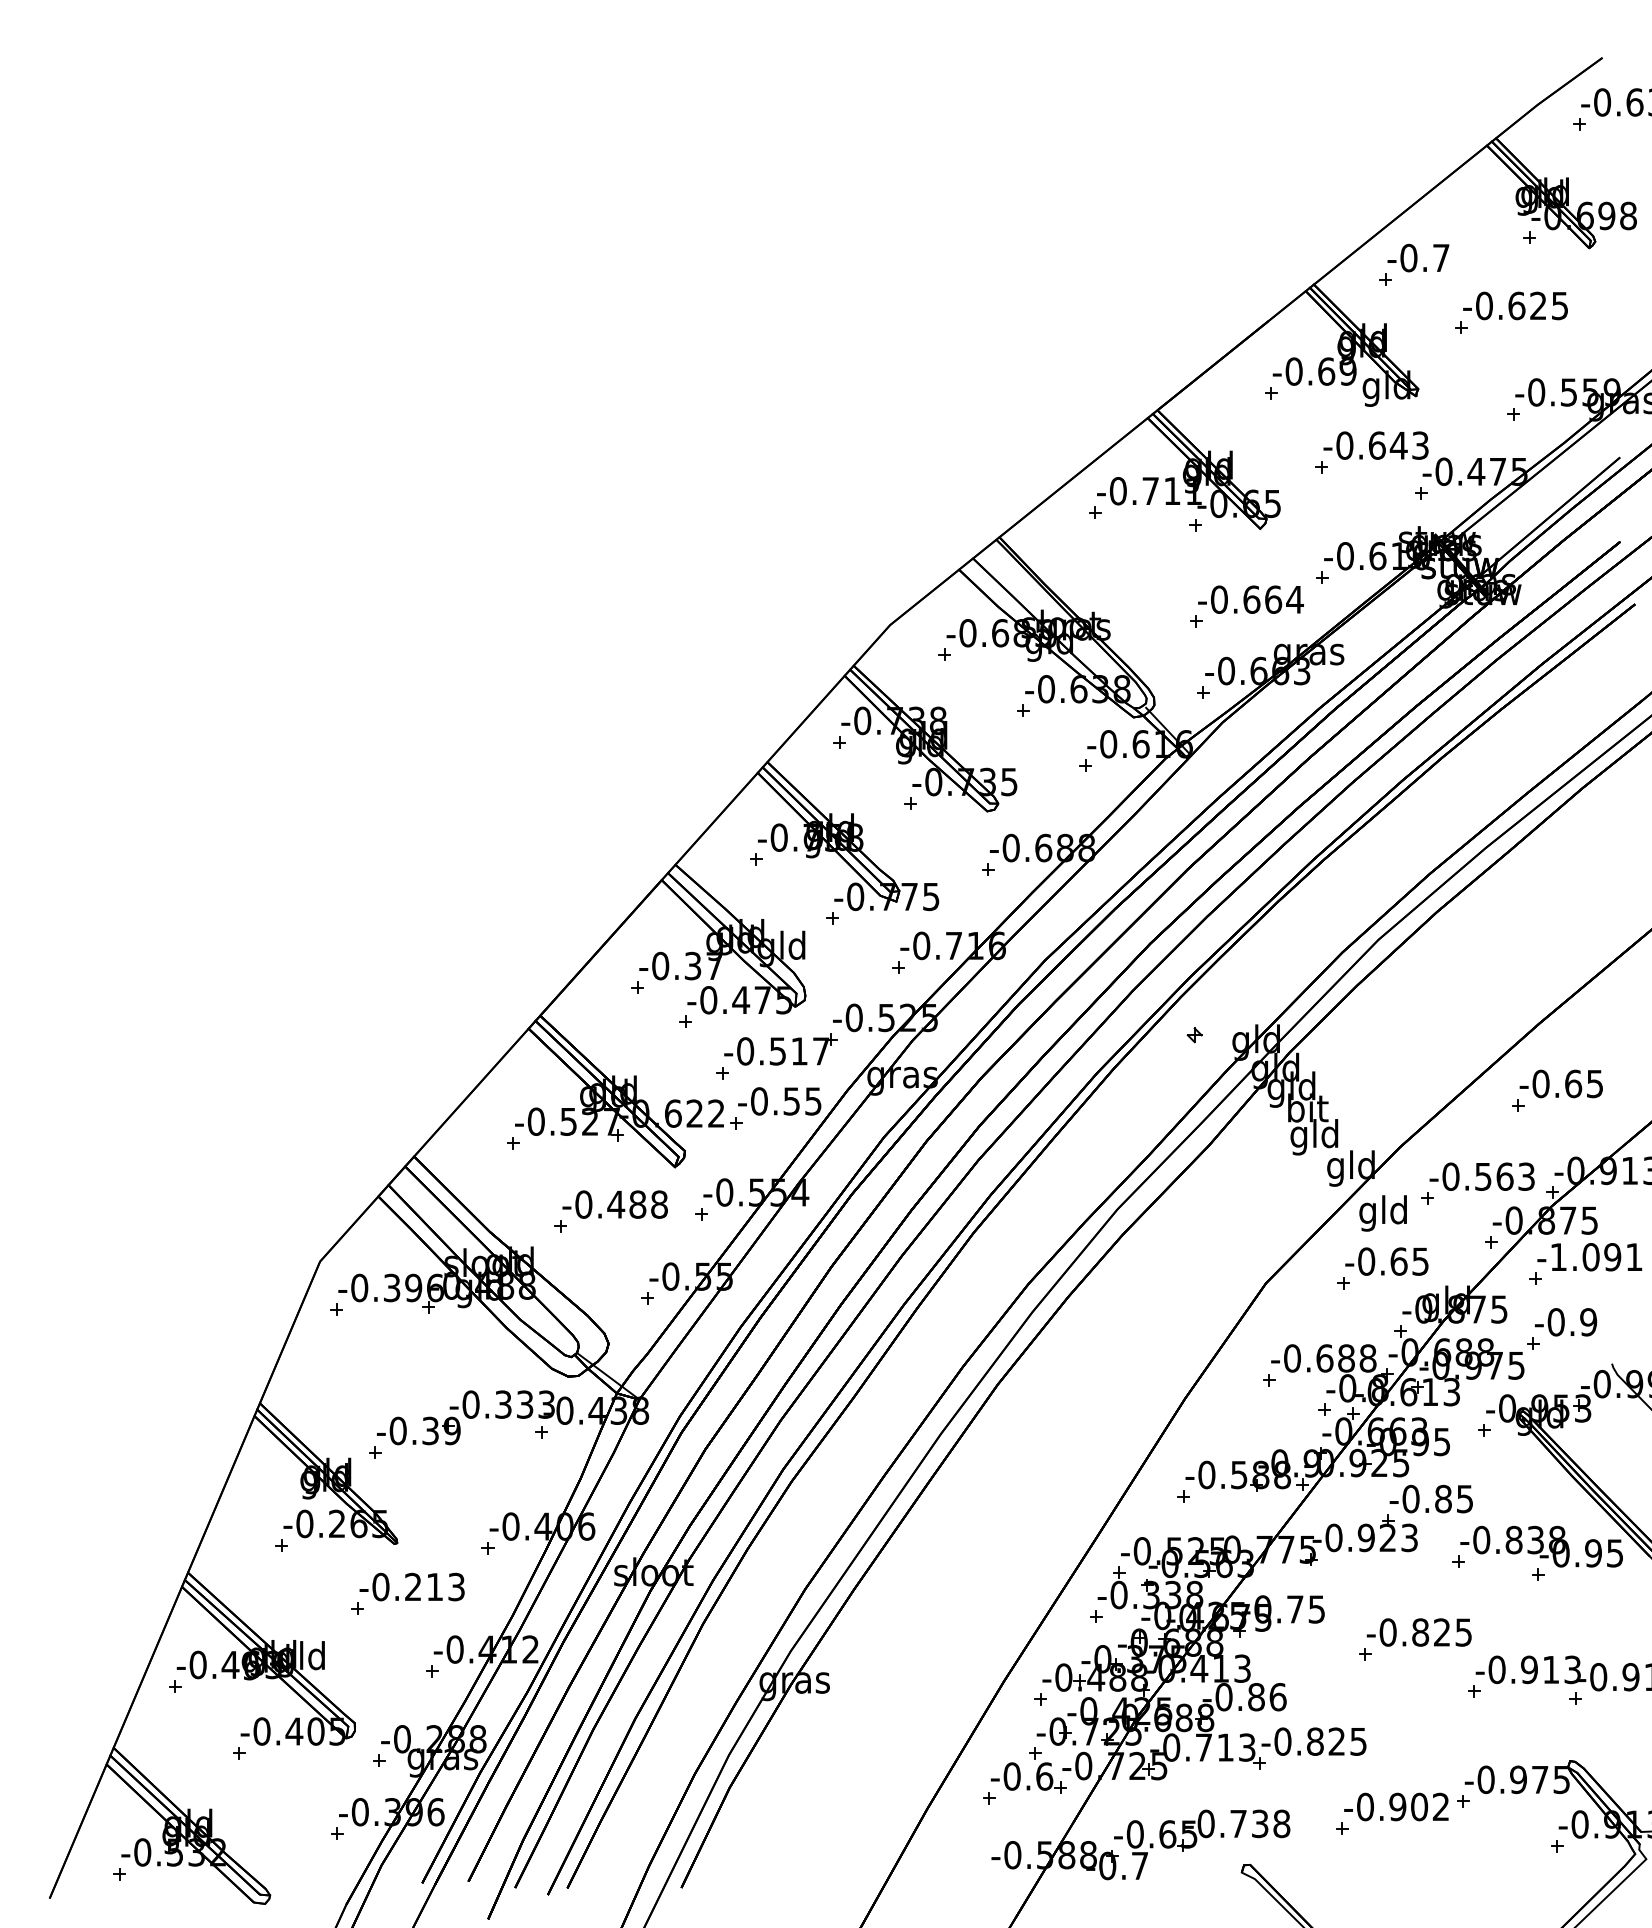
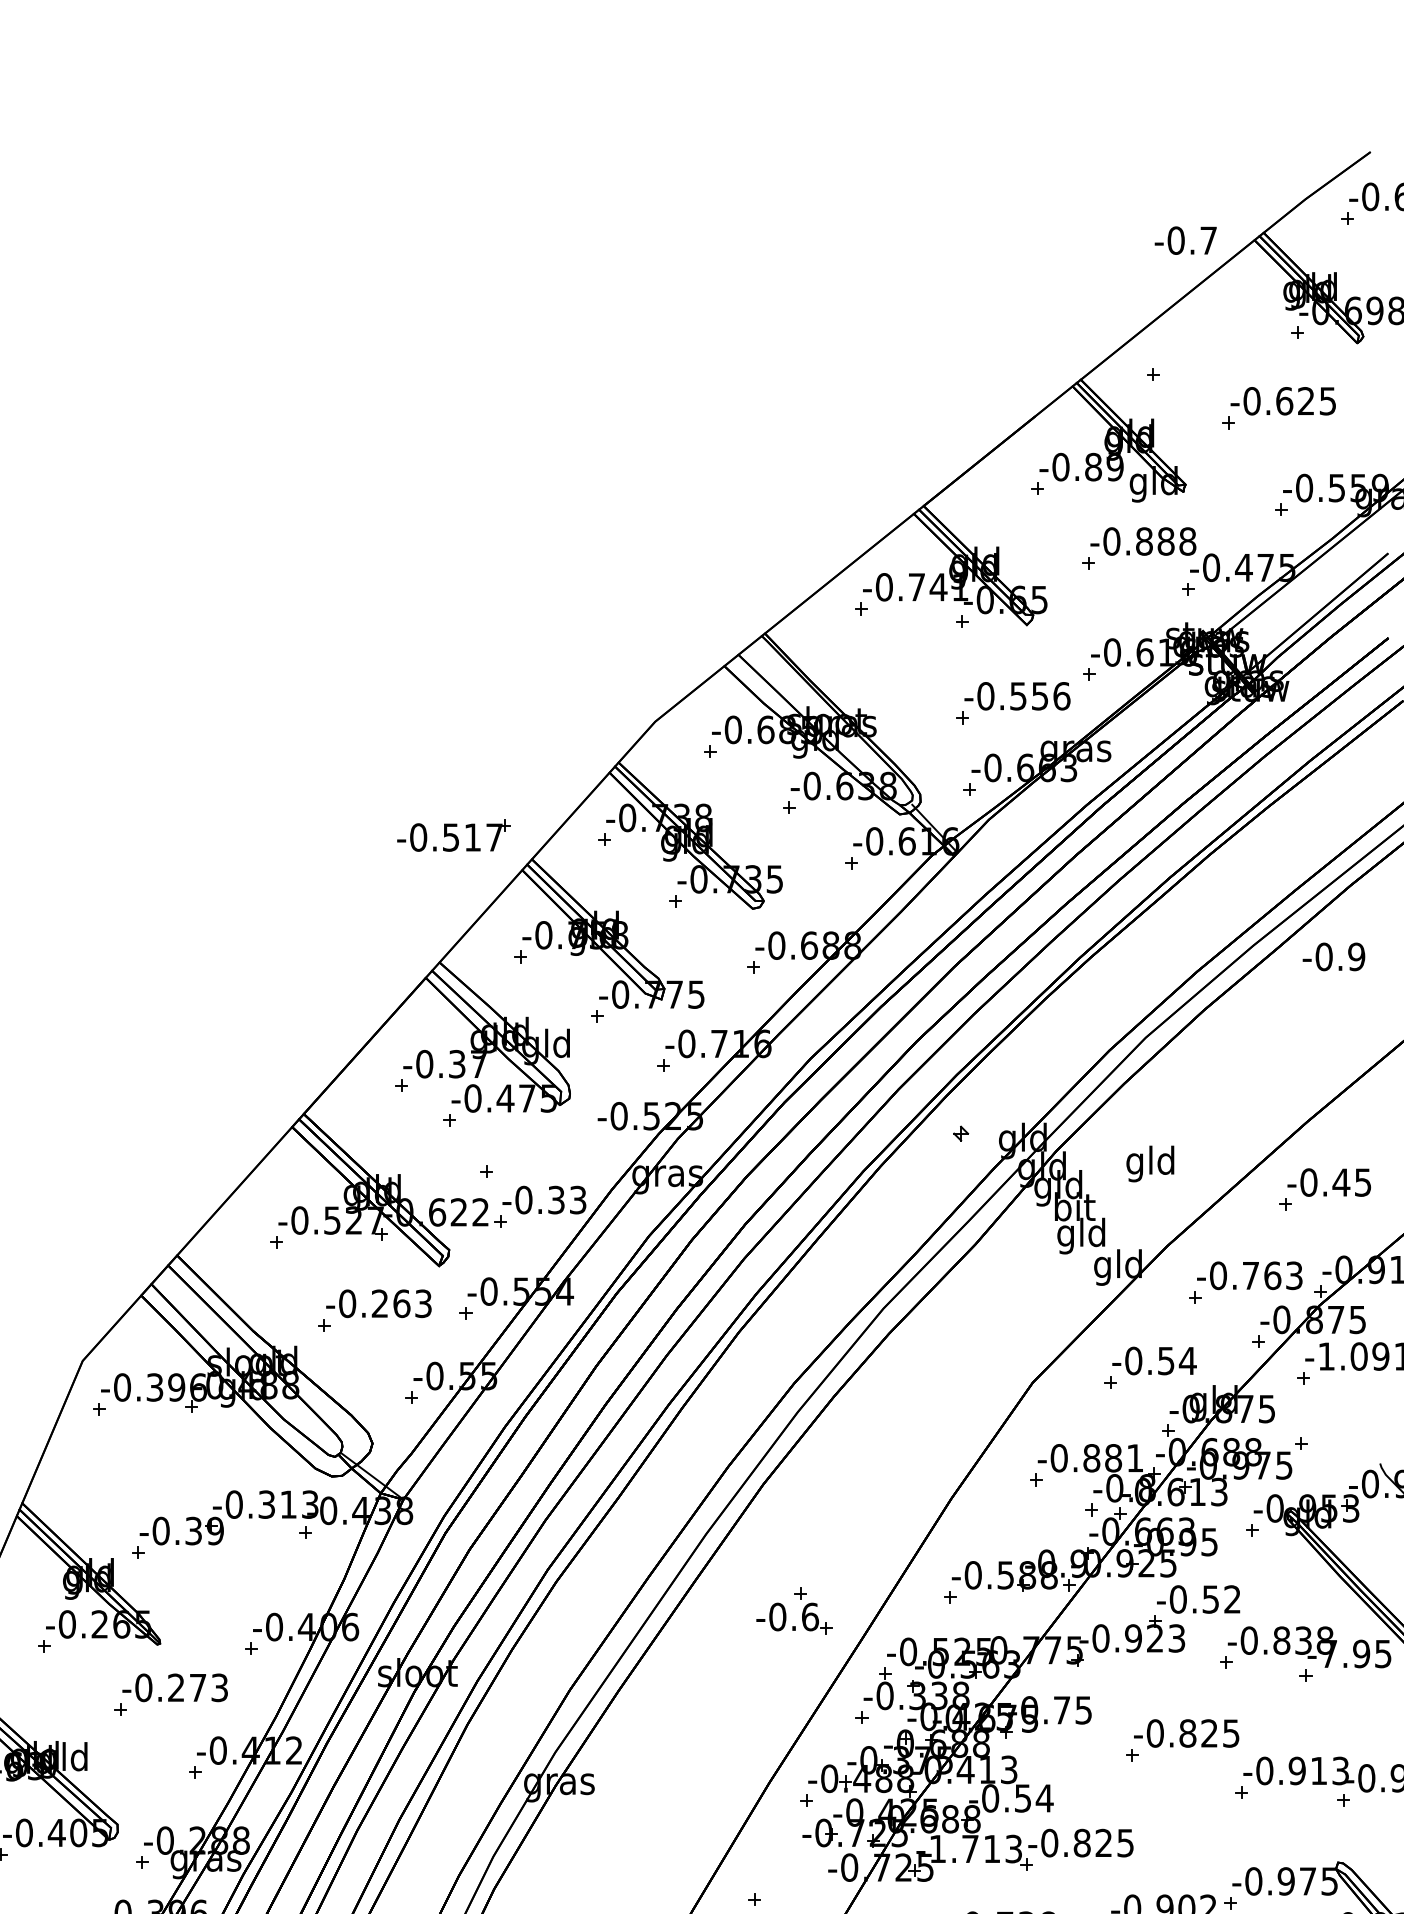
text: (1418, 257) -> (1185, 240), moved
text: (1326, 371) -> (1093, 467), -0.69 -> -0.89
text: (1398, 445) -> (1165, 541), -0.643 -> -0.888
text: (1172, 490) -> (938, 586), -0.711 -> -0.741
text: (1273, 599) -> (1040, 696), -0.664 -> -0.556
part: (780, 1049) -> (453, 835), moved
text: (1573, 1083) -> (1341, 1182), -0.65 -> -0.45
text: (802, 1101) -> (567, 1200), -0.55 -> -0.33
text: (1483, 1176) -> (1251, 1275), -0.563 -> -0.763
text: (637, 1204) -> (401, 1303), -0.488 -> -0.263
text: (1382, 1213) -> (1149, 1164), moved
text: (1409, 1261) -> (1176, 1360), -0.65 -> -0.54
text: (1566, 1322) -> (1334, 957), moved
text: (1346, 1358) -> (1113, 1458), -0.688 -> -0.881
text: (525, 1404) -> (288, 1504), -0.333 -> -0.313
text: (1453, 1498) -> (1220, 1598), -0.85 -> -0.52
text: (1560, 1553) -> (1328, 1654), -0.95 -> -7.95
text: (434, 1586) -> (197, 1687), -0.213 -> -0.273
text: (1267, 1697) -> (1034, 1798), -0.86 -> -0.54
text: (1171, 1747) -> (937, 1848), -0.713 -> -1.713
part: (1020, 1771) -> (786, 1611), moved

